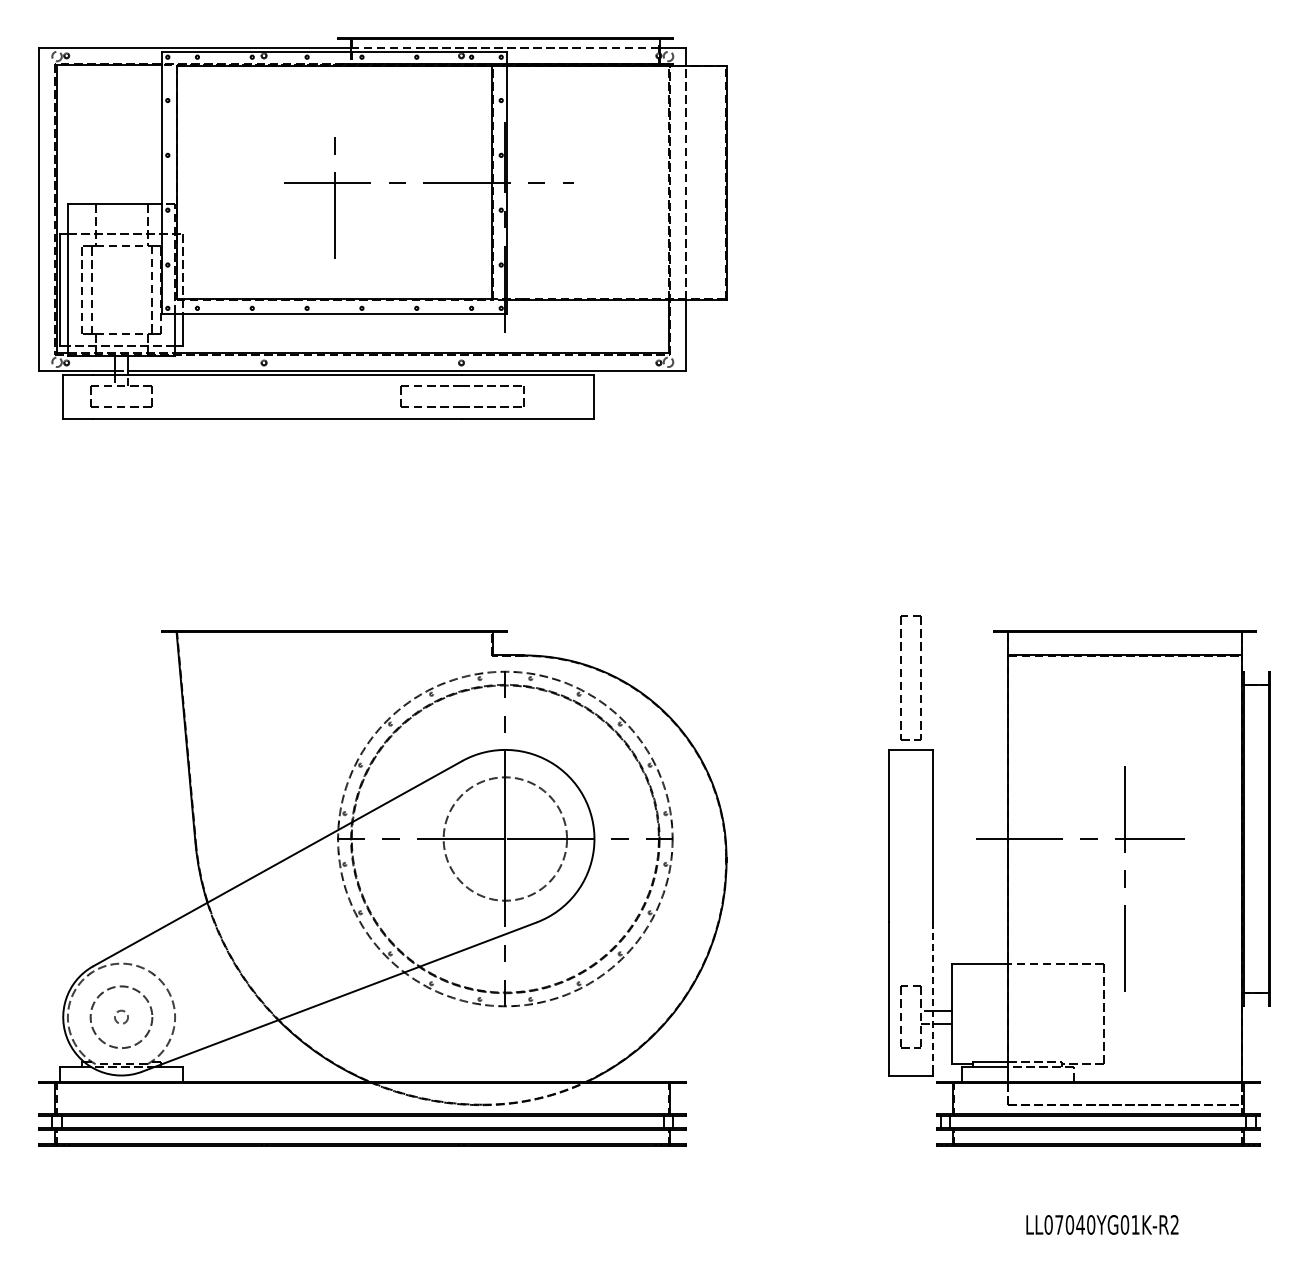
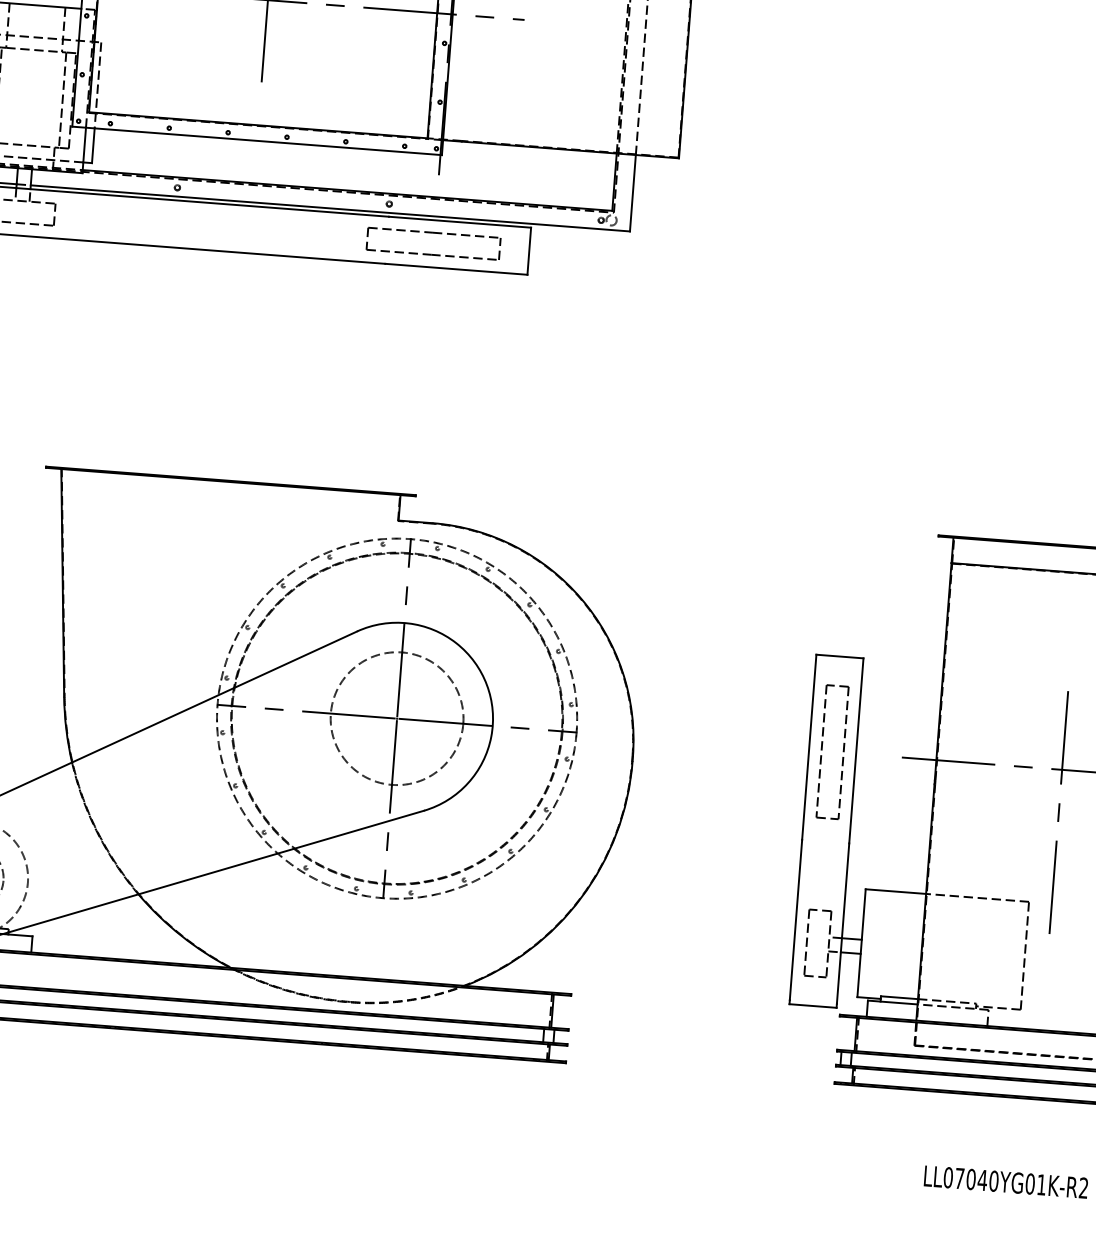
part: (462, 386) -> (434, 232), moved
part: (901, 676) -> (822, 749), moved
line: (933, 997) -> (843, 924), dashed -> solid

